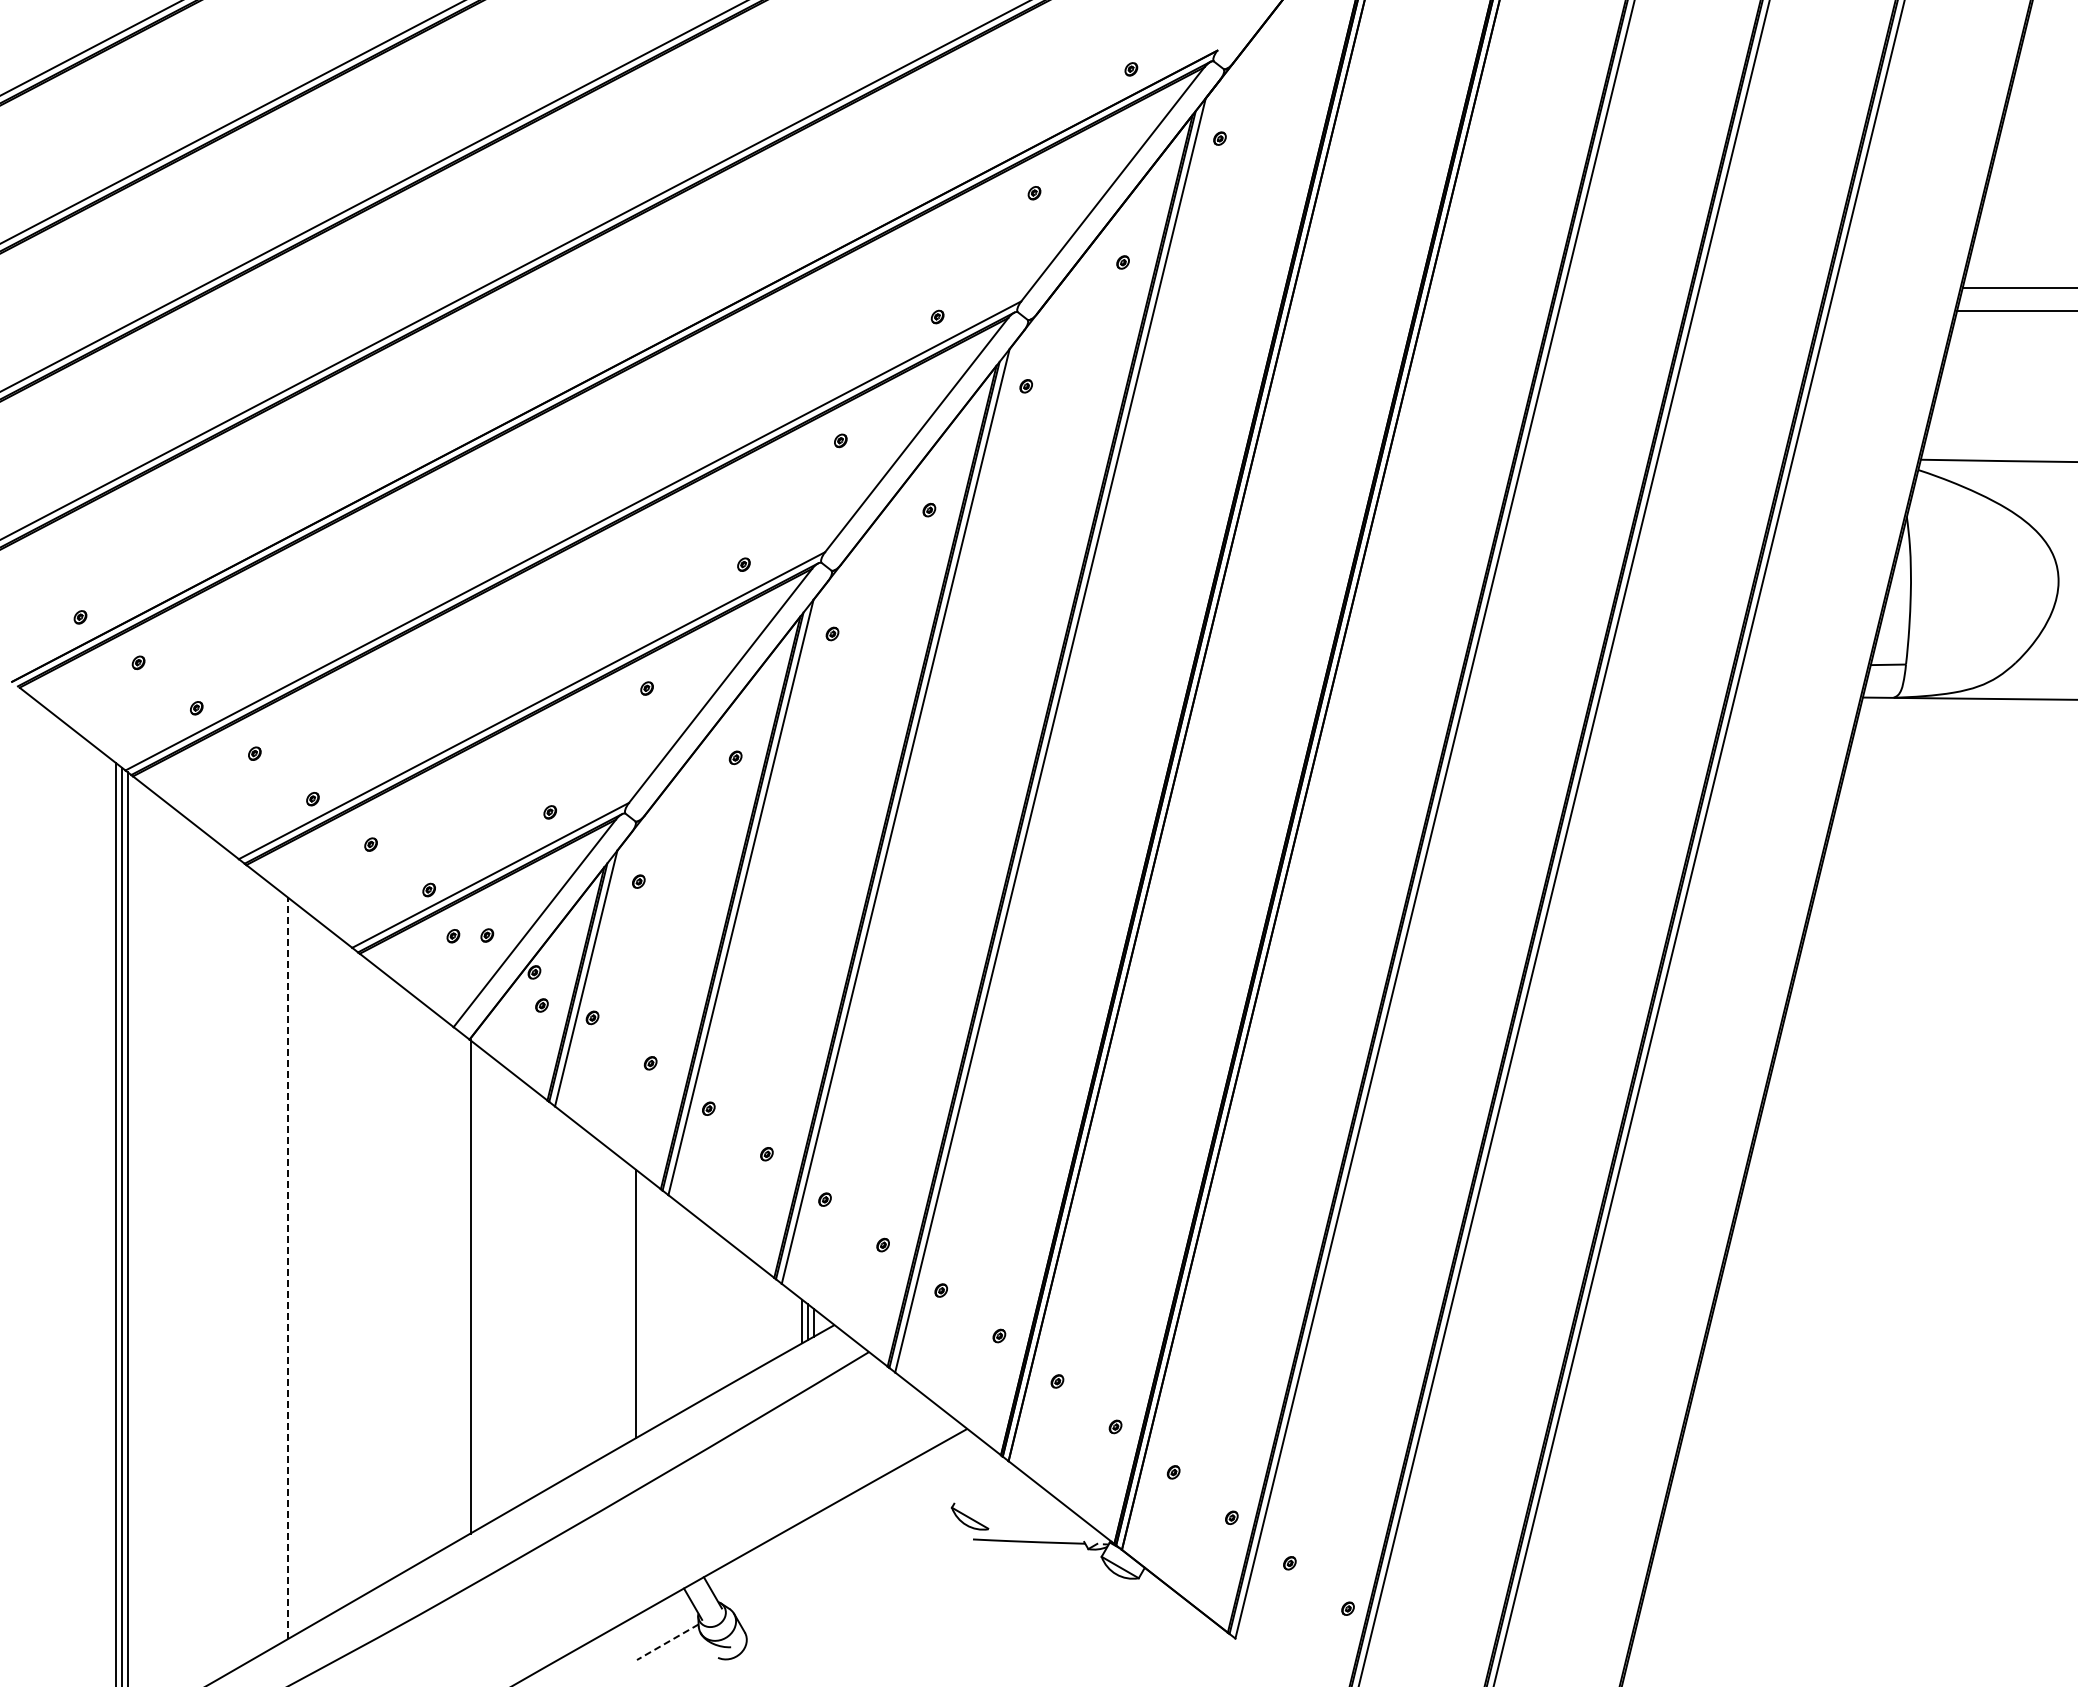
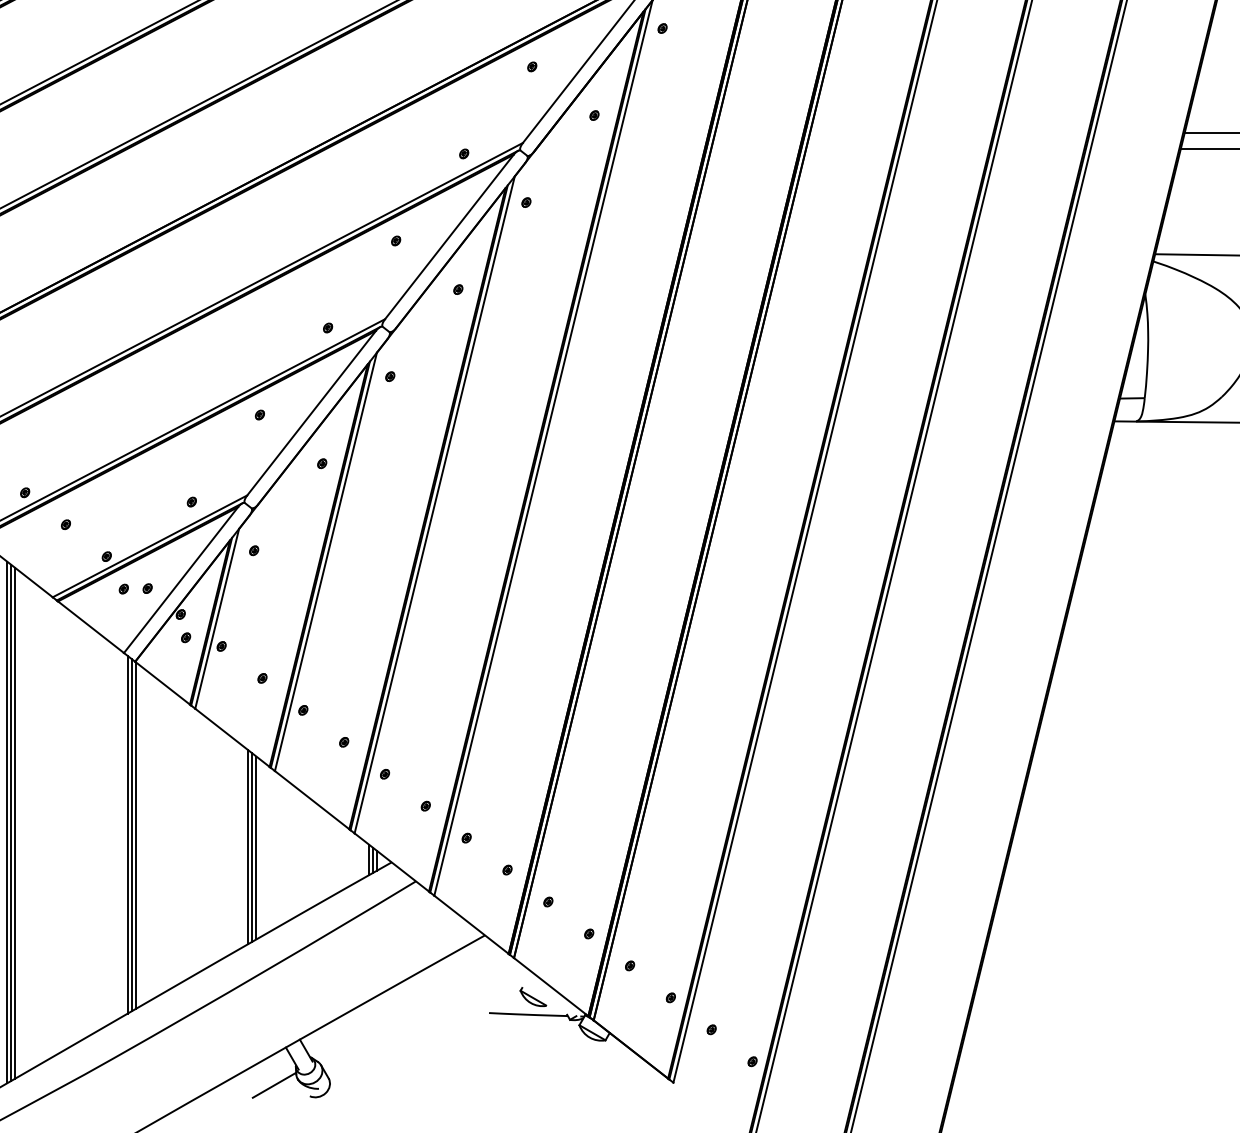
line: (287, 1267) -> (7, 821), dashed -> solid
line: (293, 1268) -> (11, 822), added
line: (299, 1269) -> (15, 823), added
line: (459, 1285) -> (128, 834), added
line: (464, 1285) -> (131, 834), added
line: (630, 1303) -> (248, 847), added
line: (642, 1304) -> (256, 847), added
part: (969, 1516) -> (532, 996), moved
line: (667, 1642) -> (274, 1085), dashed -> solid

